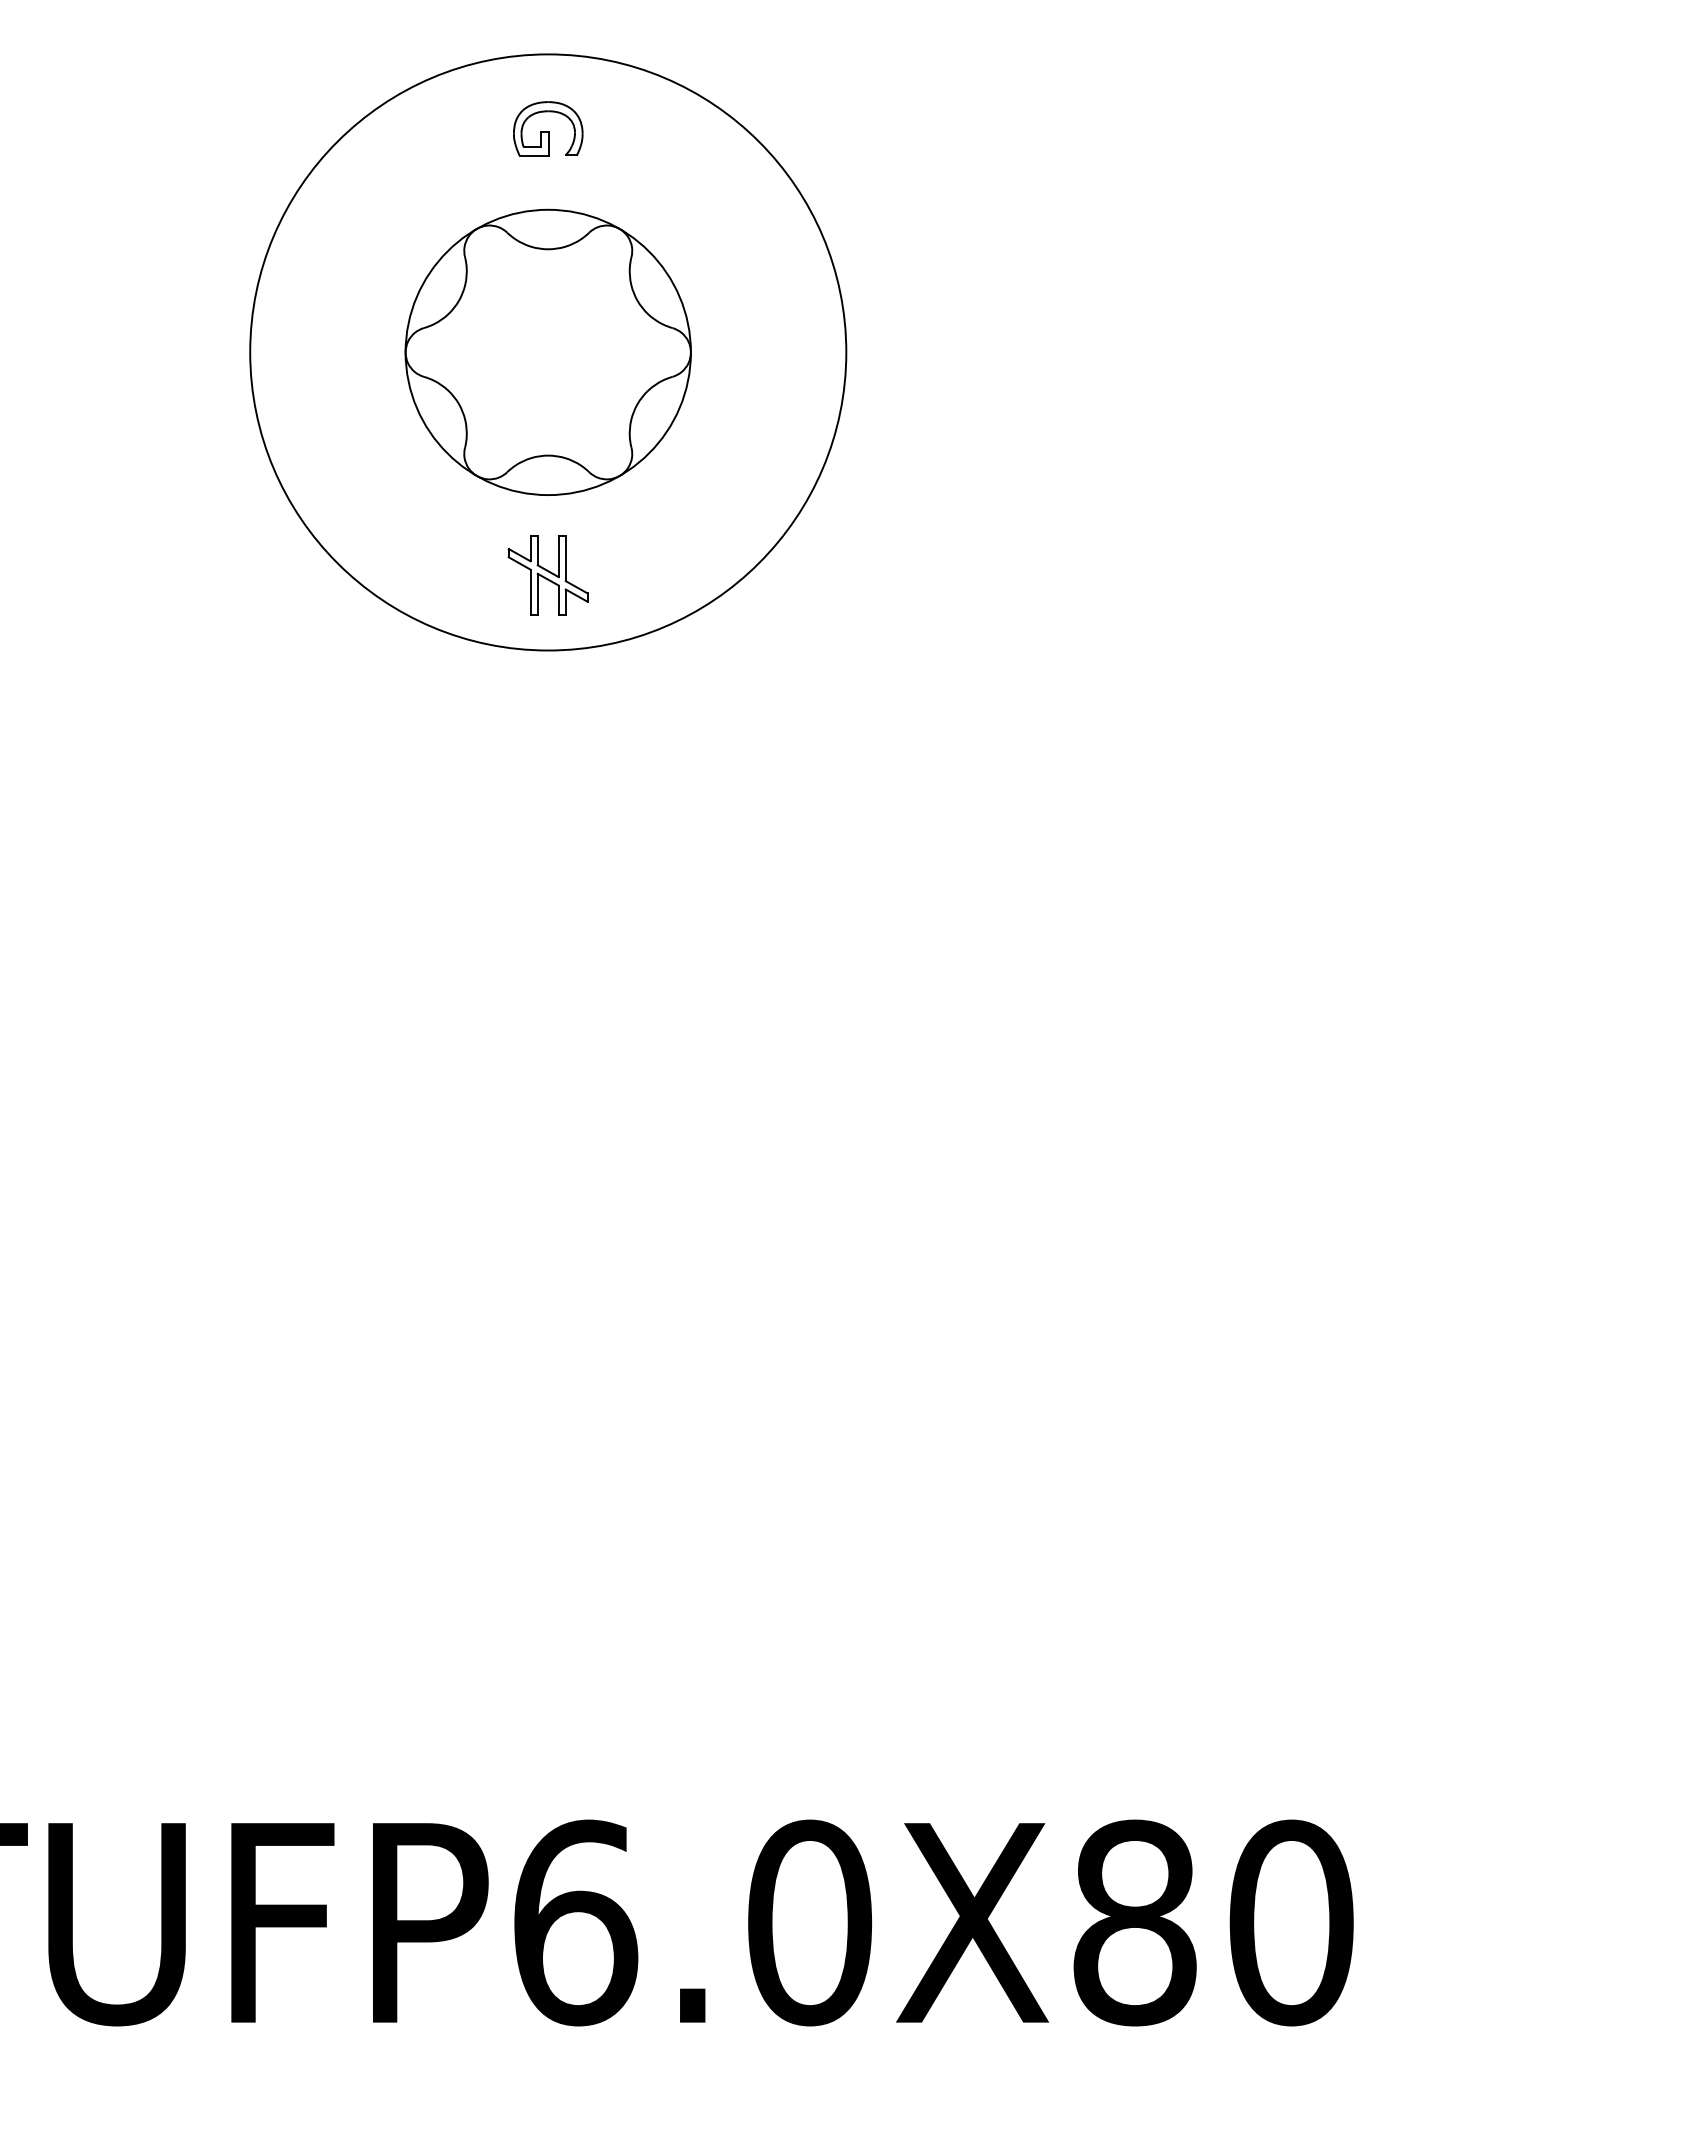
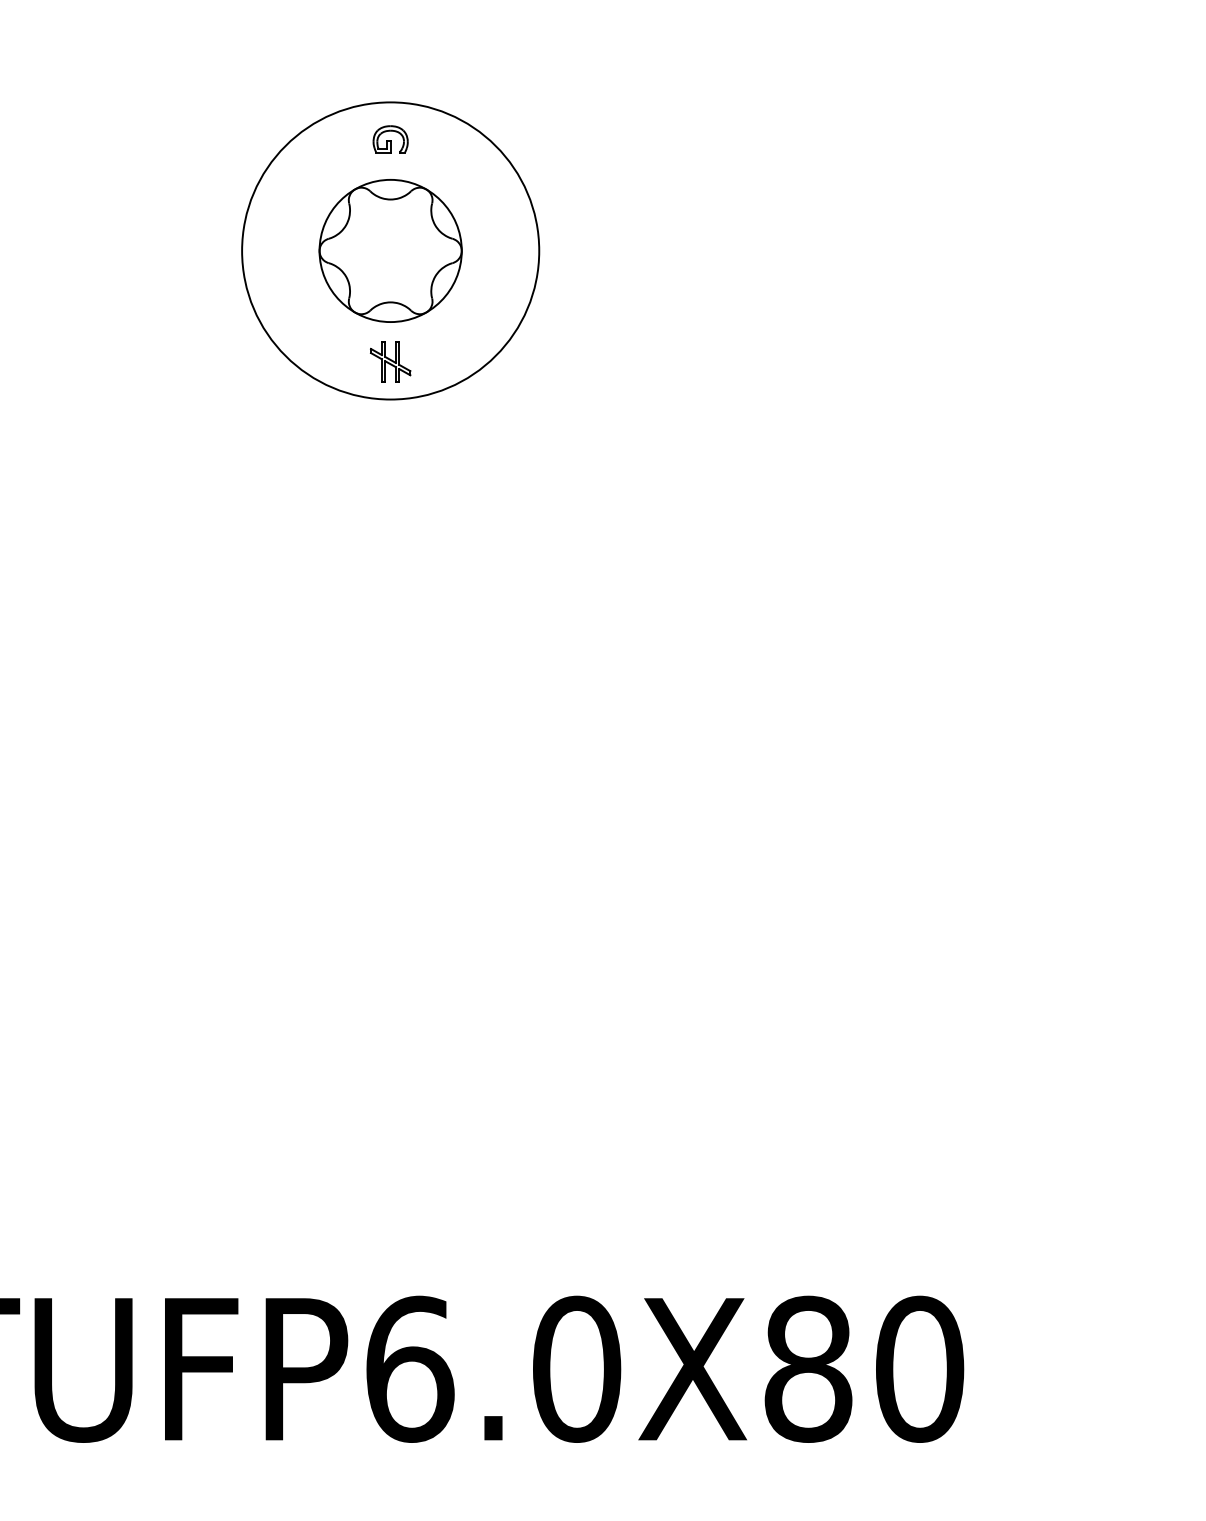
part: (548, 352) -> (390, 250), size x0.7

